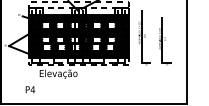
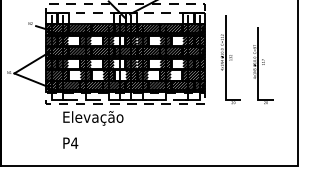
text: (30, 89) -> (70, 142), moved

